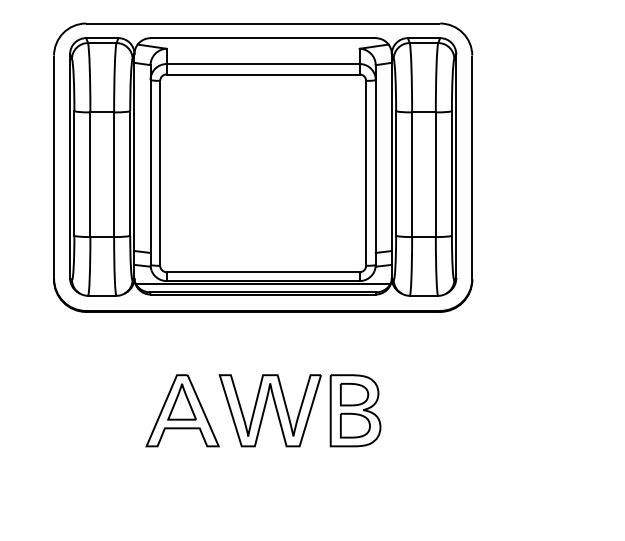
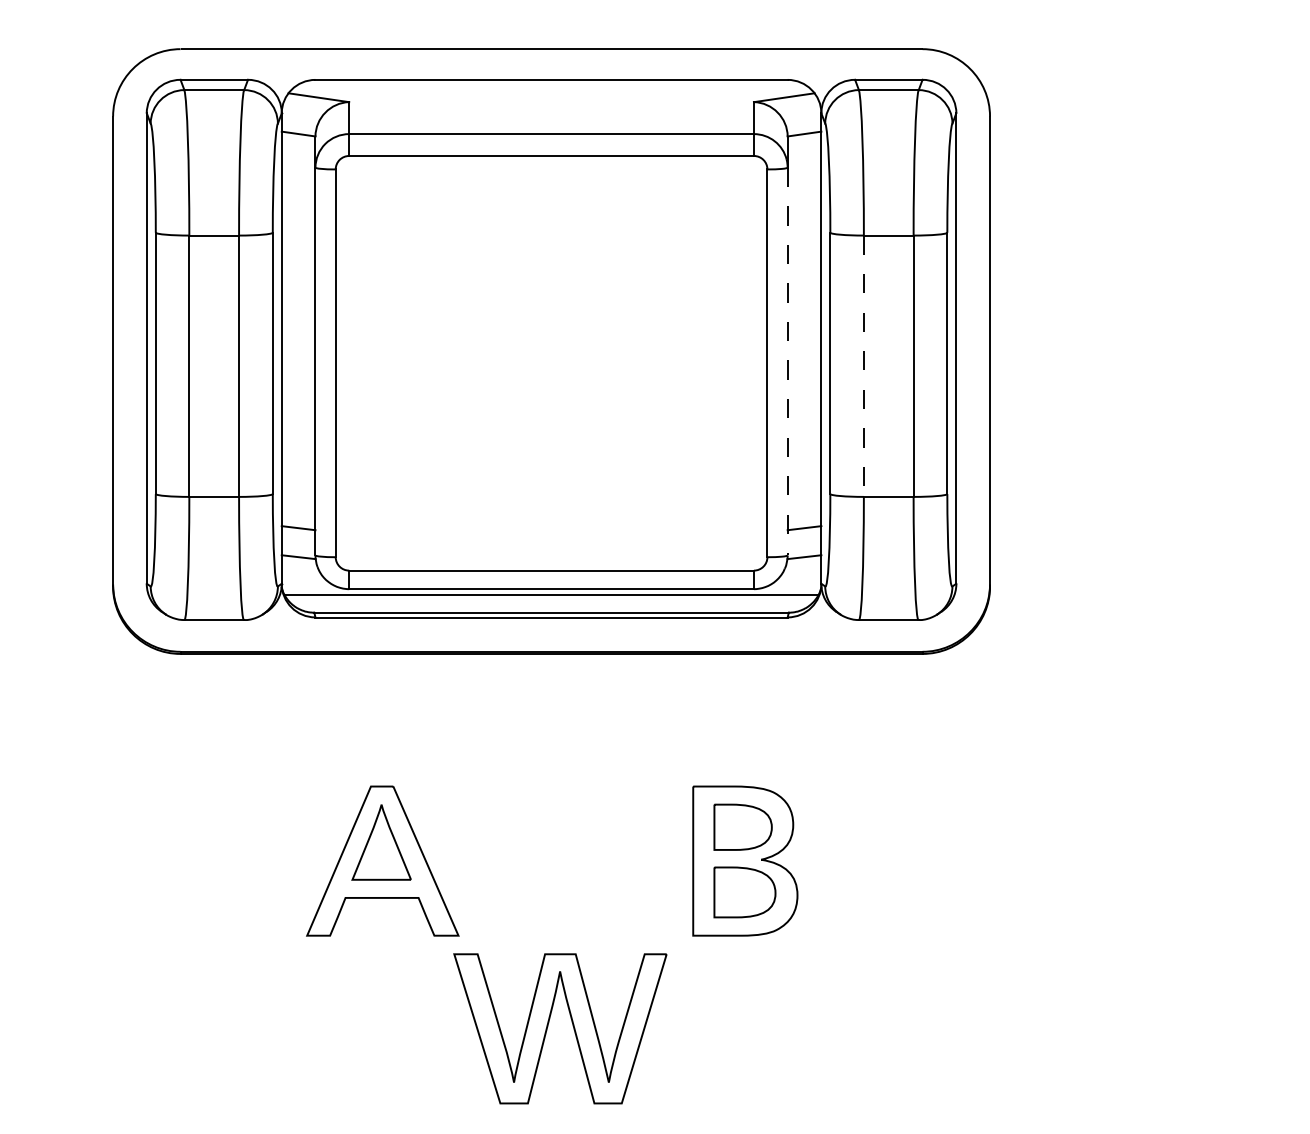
line: (375, 173) -> (787, 363), solid -> dashed
line: (412, 175) -> (864, 367), solid -> dashed
part: (269, 410) -> (558, 1028), moved

